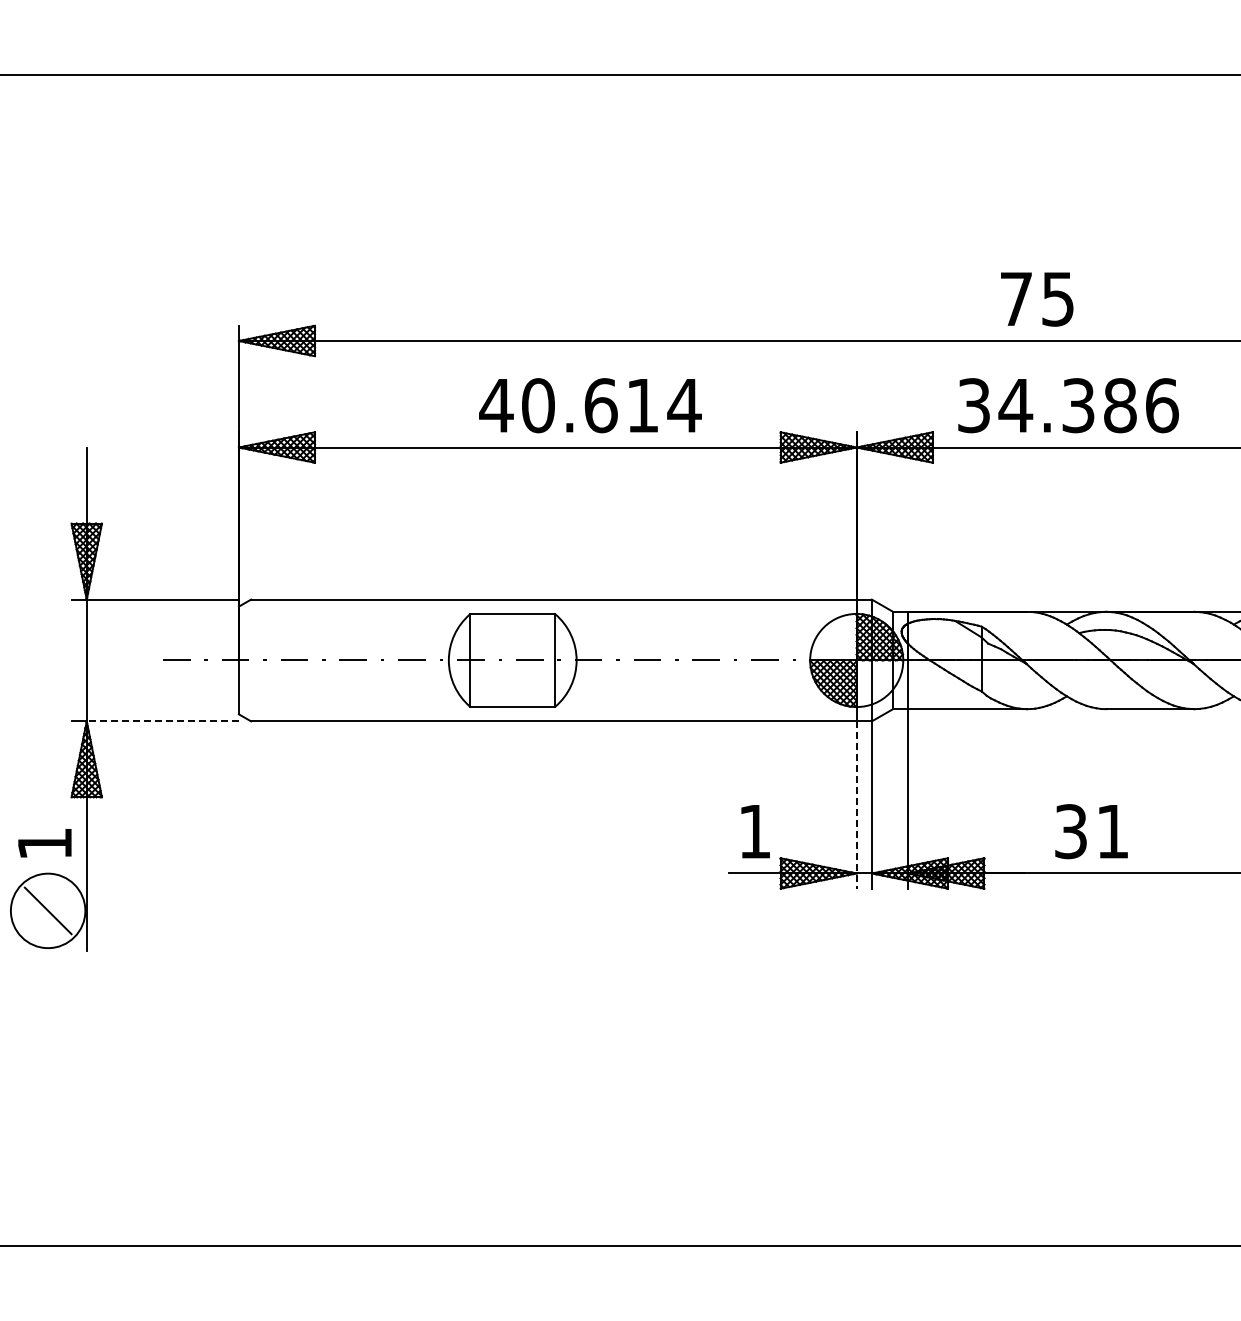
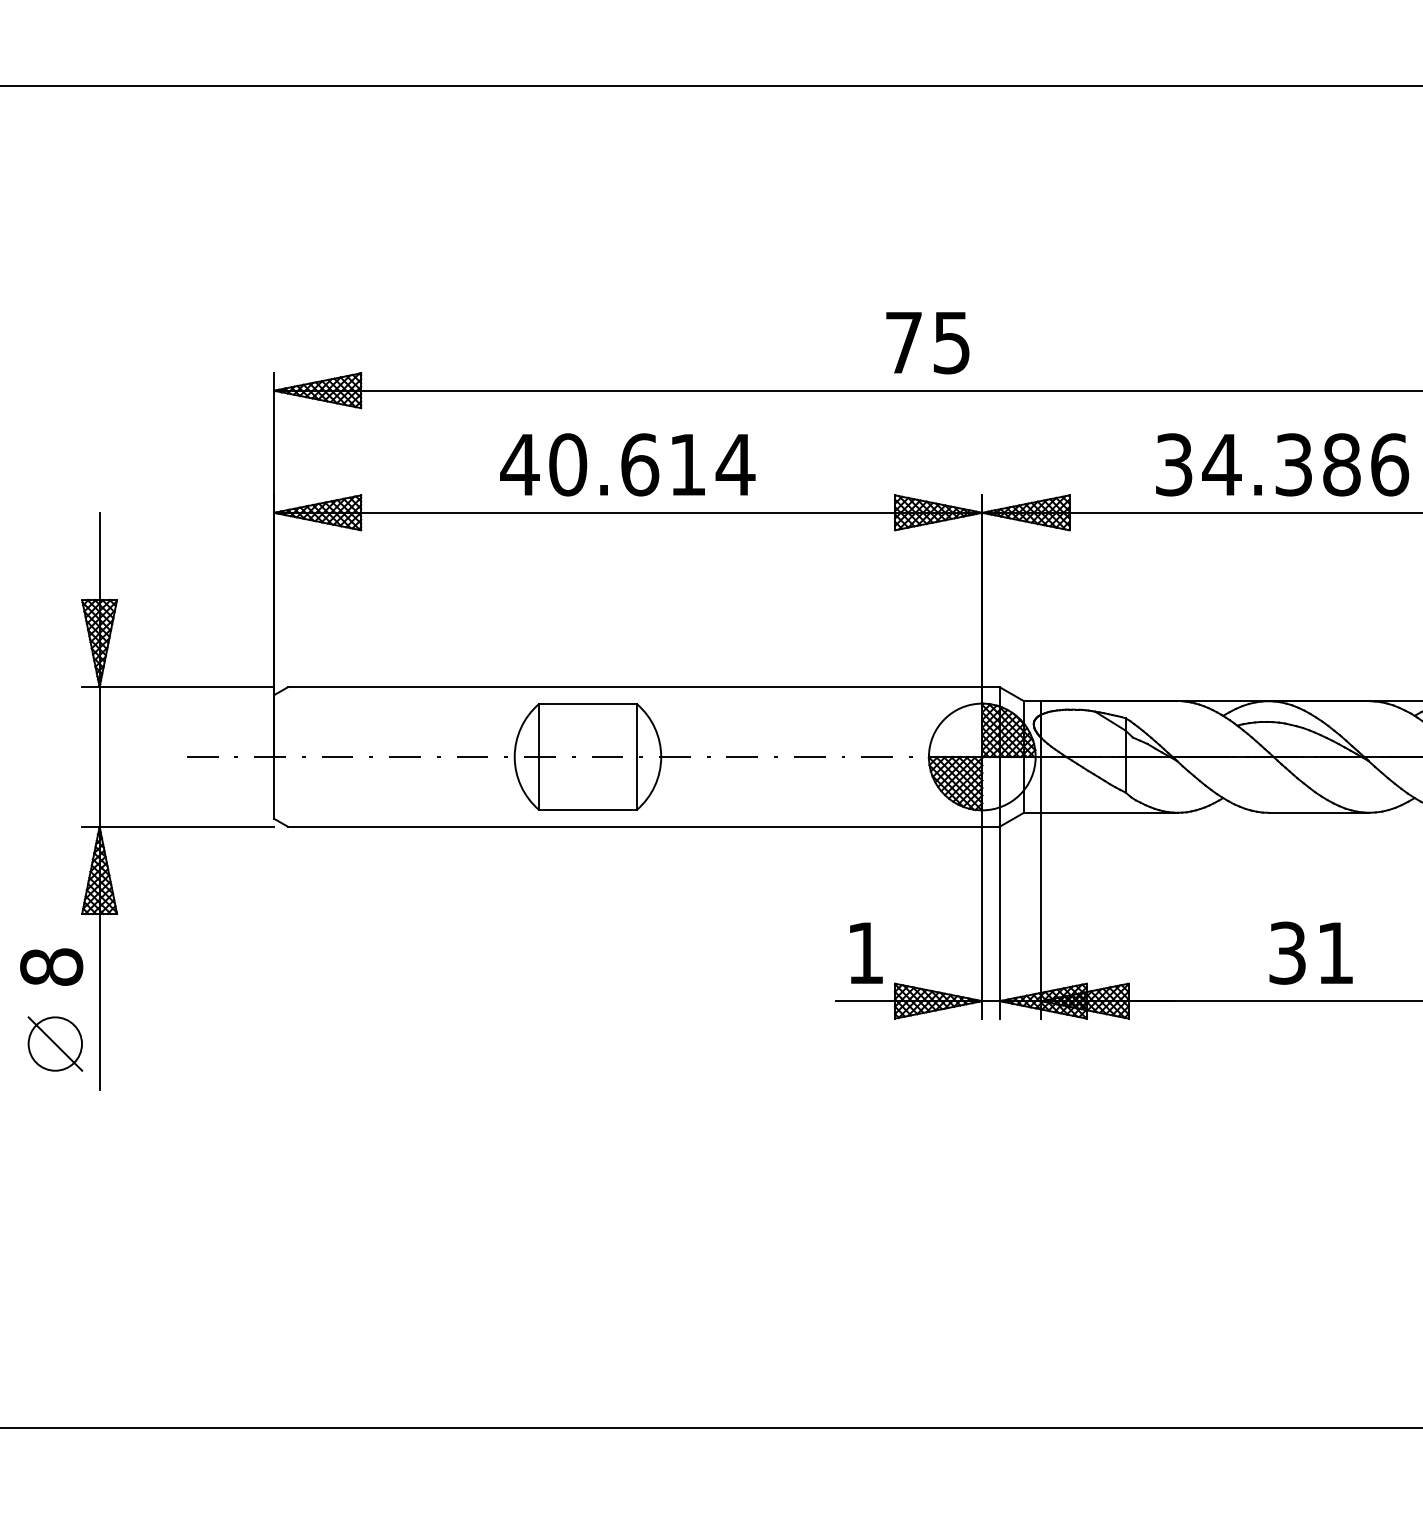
text: (1037, 299) -> (928, 343), moved
text: (590, 405) -> (627, 464), moved
text: (1068, 405) -> (1282, 464), moved
line: (162, 721) -> (186, 826), dashed -> solid
line: (856, 805) -> (982, 923), dashed -> solid
text: (1091, 831) -> (1311, 953), moved
text: (44, 843) -> (51, 966), 1 -> 8
circle: (47, 910) -> (54, 1043), size x0.62

